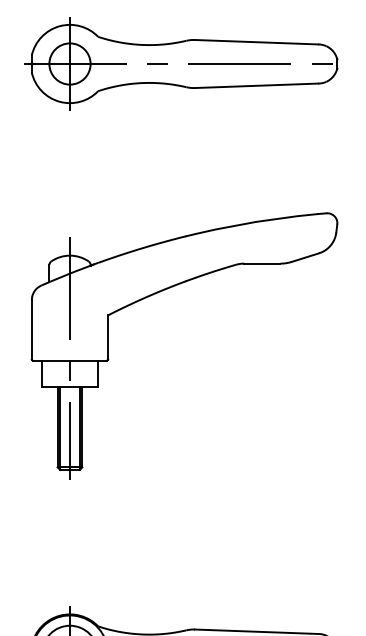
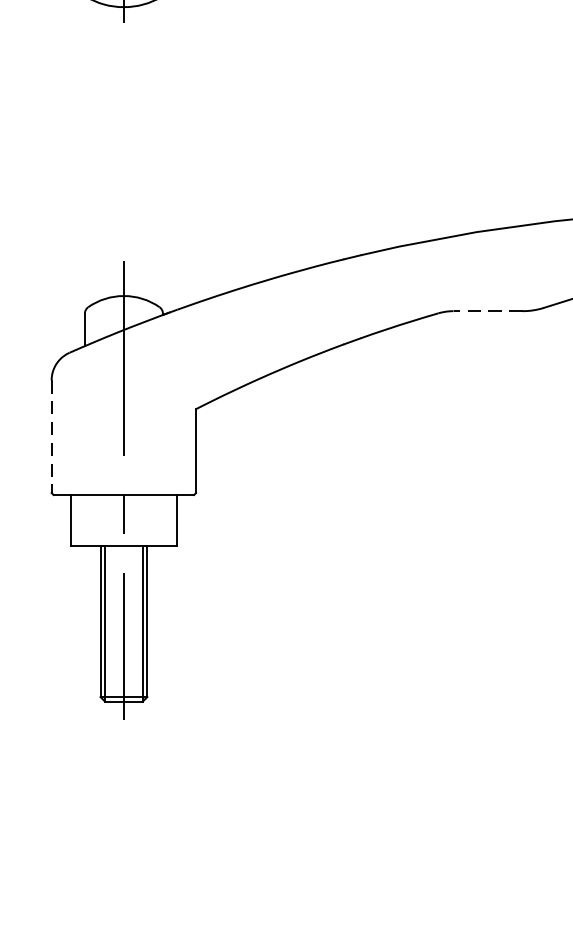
line: (261, 263) -> (486, 310), solid -> dashed
line: (31, 329) -> (50, 435), solid -> dashed

